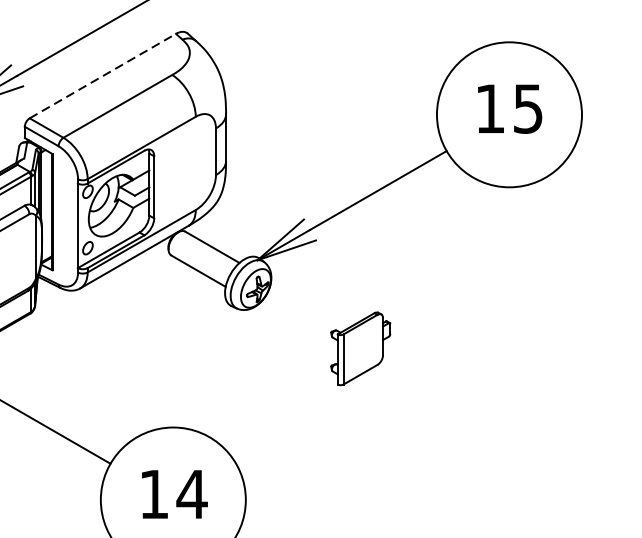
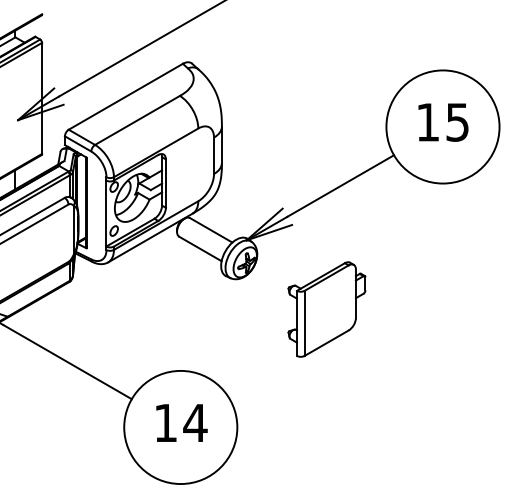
line: (102, 75) -> (125, 96), dashed -> solid
part: (360, 348) -> (326, 309), size x1.67

